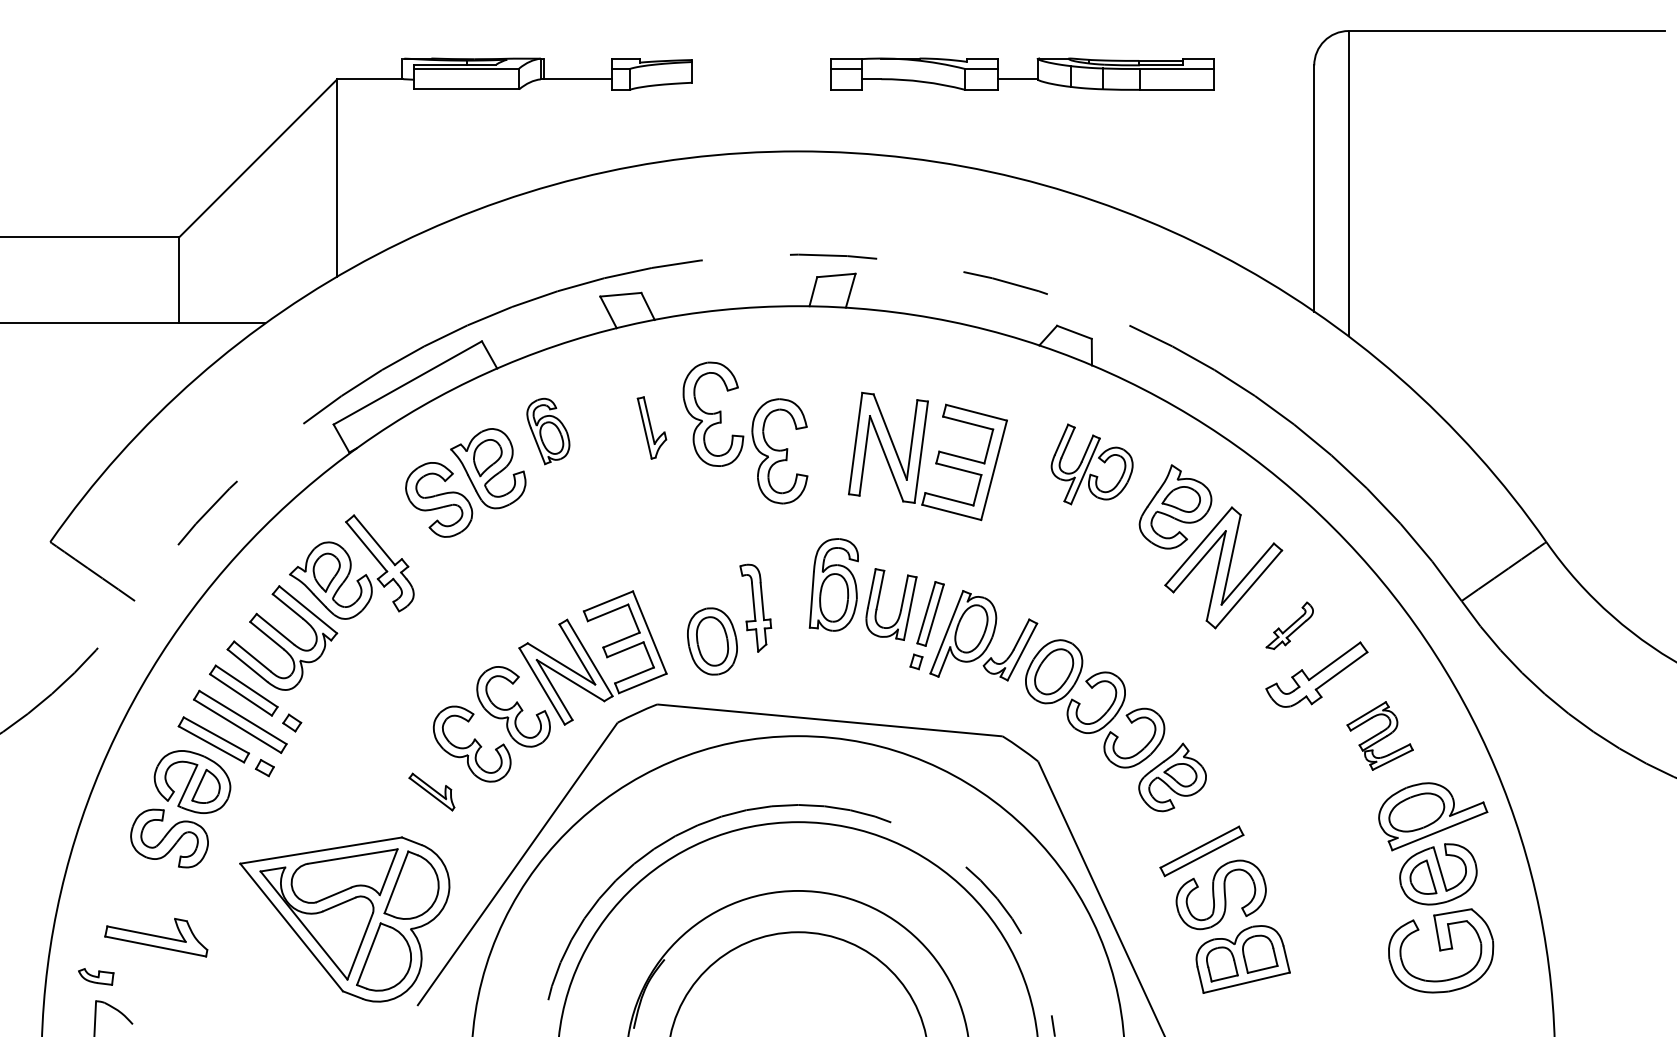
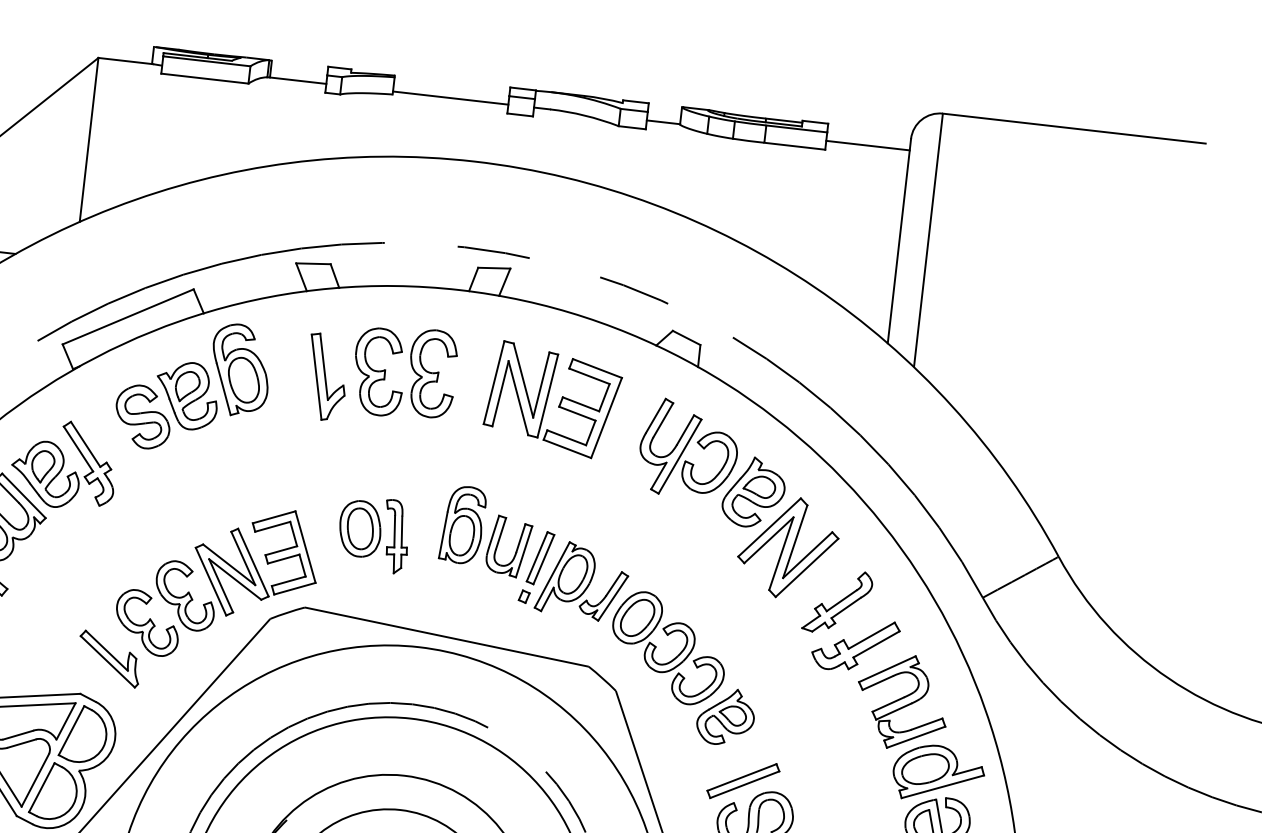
line: (761, 79) -> (450, 98), added
line: (1263, 79) -> (867, 145), added
part: (651, 427) -> (326, 376), size x1.67
part: (548, 431) -> (240, 370), size x1.67
part: (779, 451) -> (431, 373), moved
part: (927, 456) -> (552, 400), moved
part: (1091, 464) -> (688, 449), size x1.43
part: (1289, 625) -> (837, 601), size x1.67
part: (712, 641) -> (360, 528), moved
part: (1379, 735) -> (901, 701), size x1.67
part: (431, 791) -> (109, 658), size x1.67

